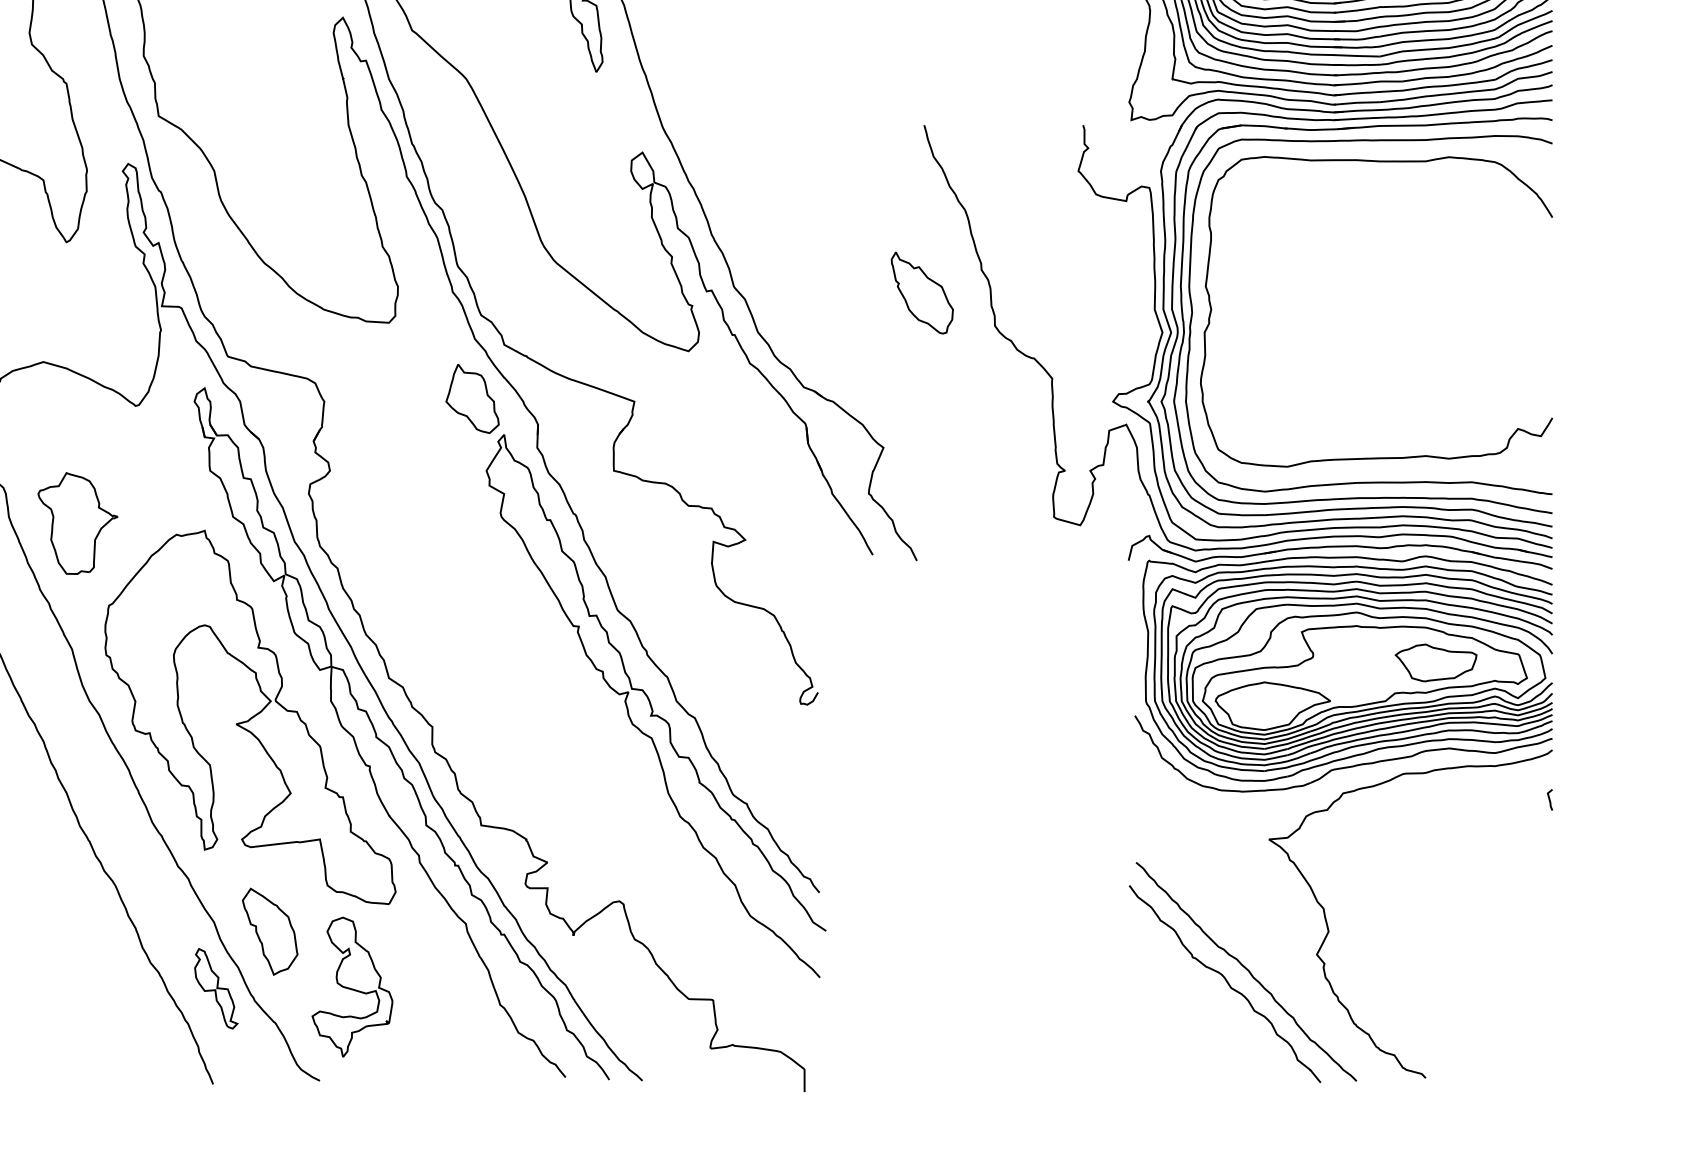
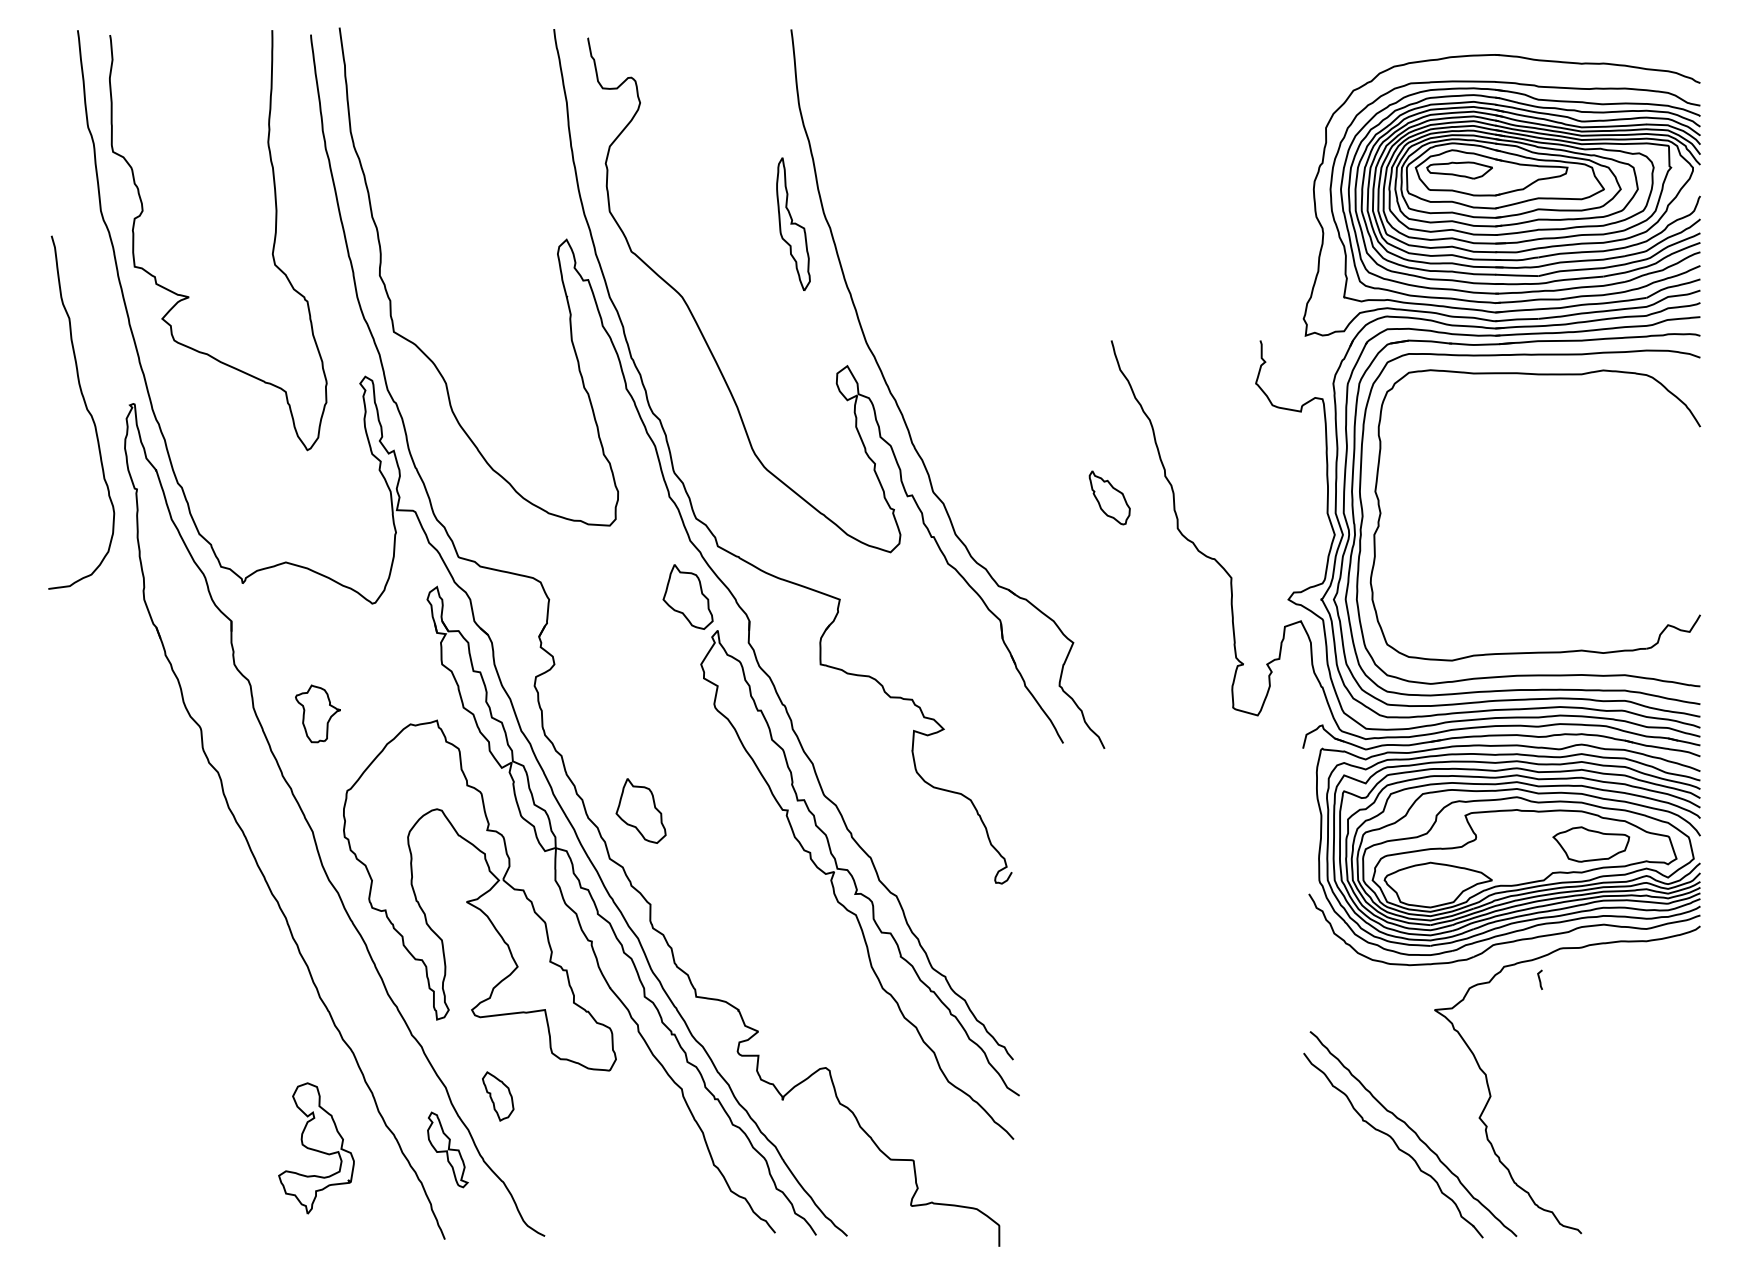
part: (922, 292) -> (1109, 497), size x0.7
part: (77, 523) -> (317, 713), size x0.6
part: (421, 626) -> (640, 810), added
line: (1549, 799) -> (1539, 979), moved
part: (269, 931) -> (497, 1096), size x0.6
part: (352, 987) -> (316, 1148), moved

